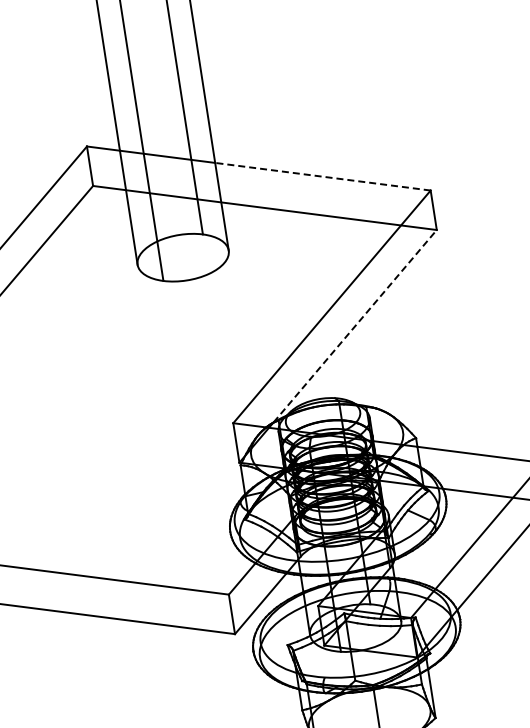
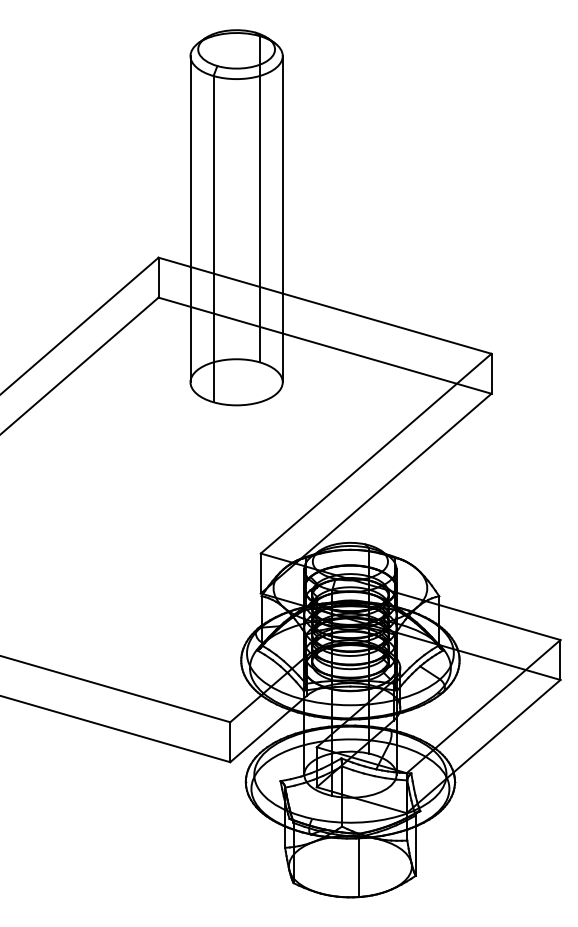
line: (323, 176) -> (387, 323), dashed -> solid
line: (355, 326) -> (396, 476), dashed -> solid

